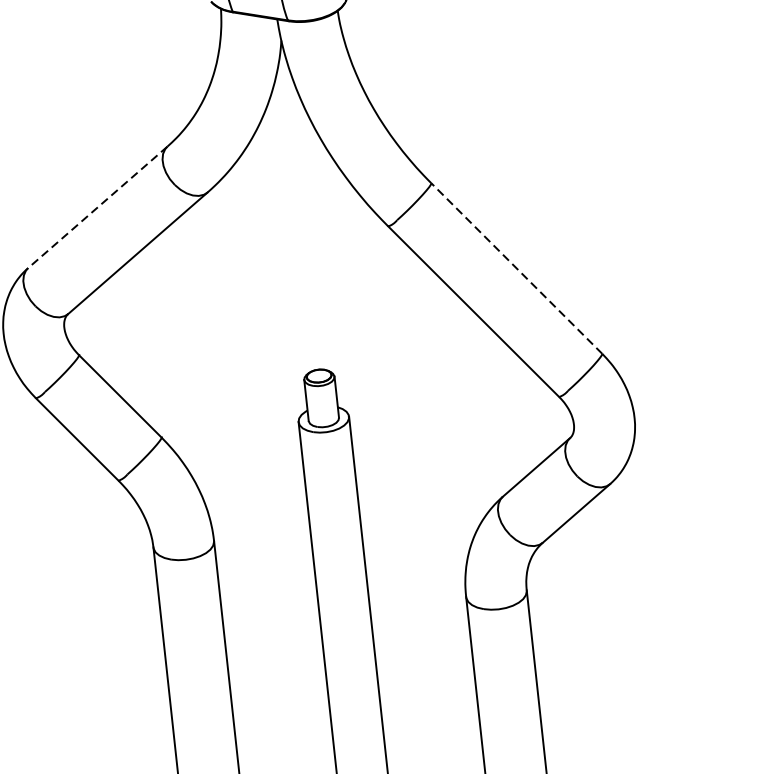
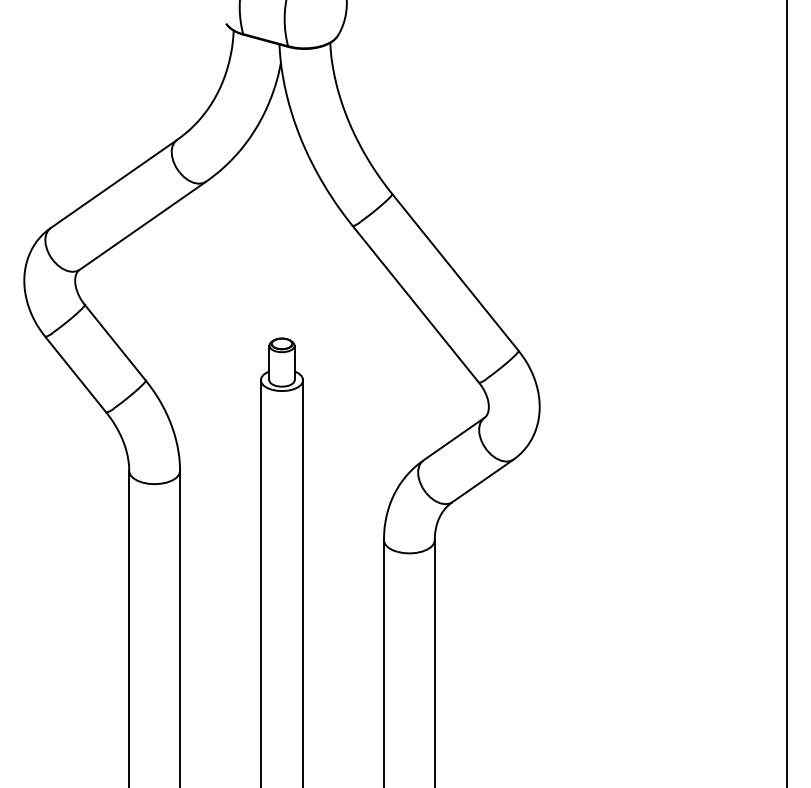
line: (97, 207) -> (113, 184), dashed -> solid
line: (516, 268) -> (455, 272), dashed -> solid

